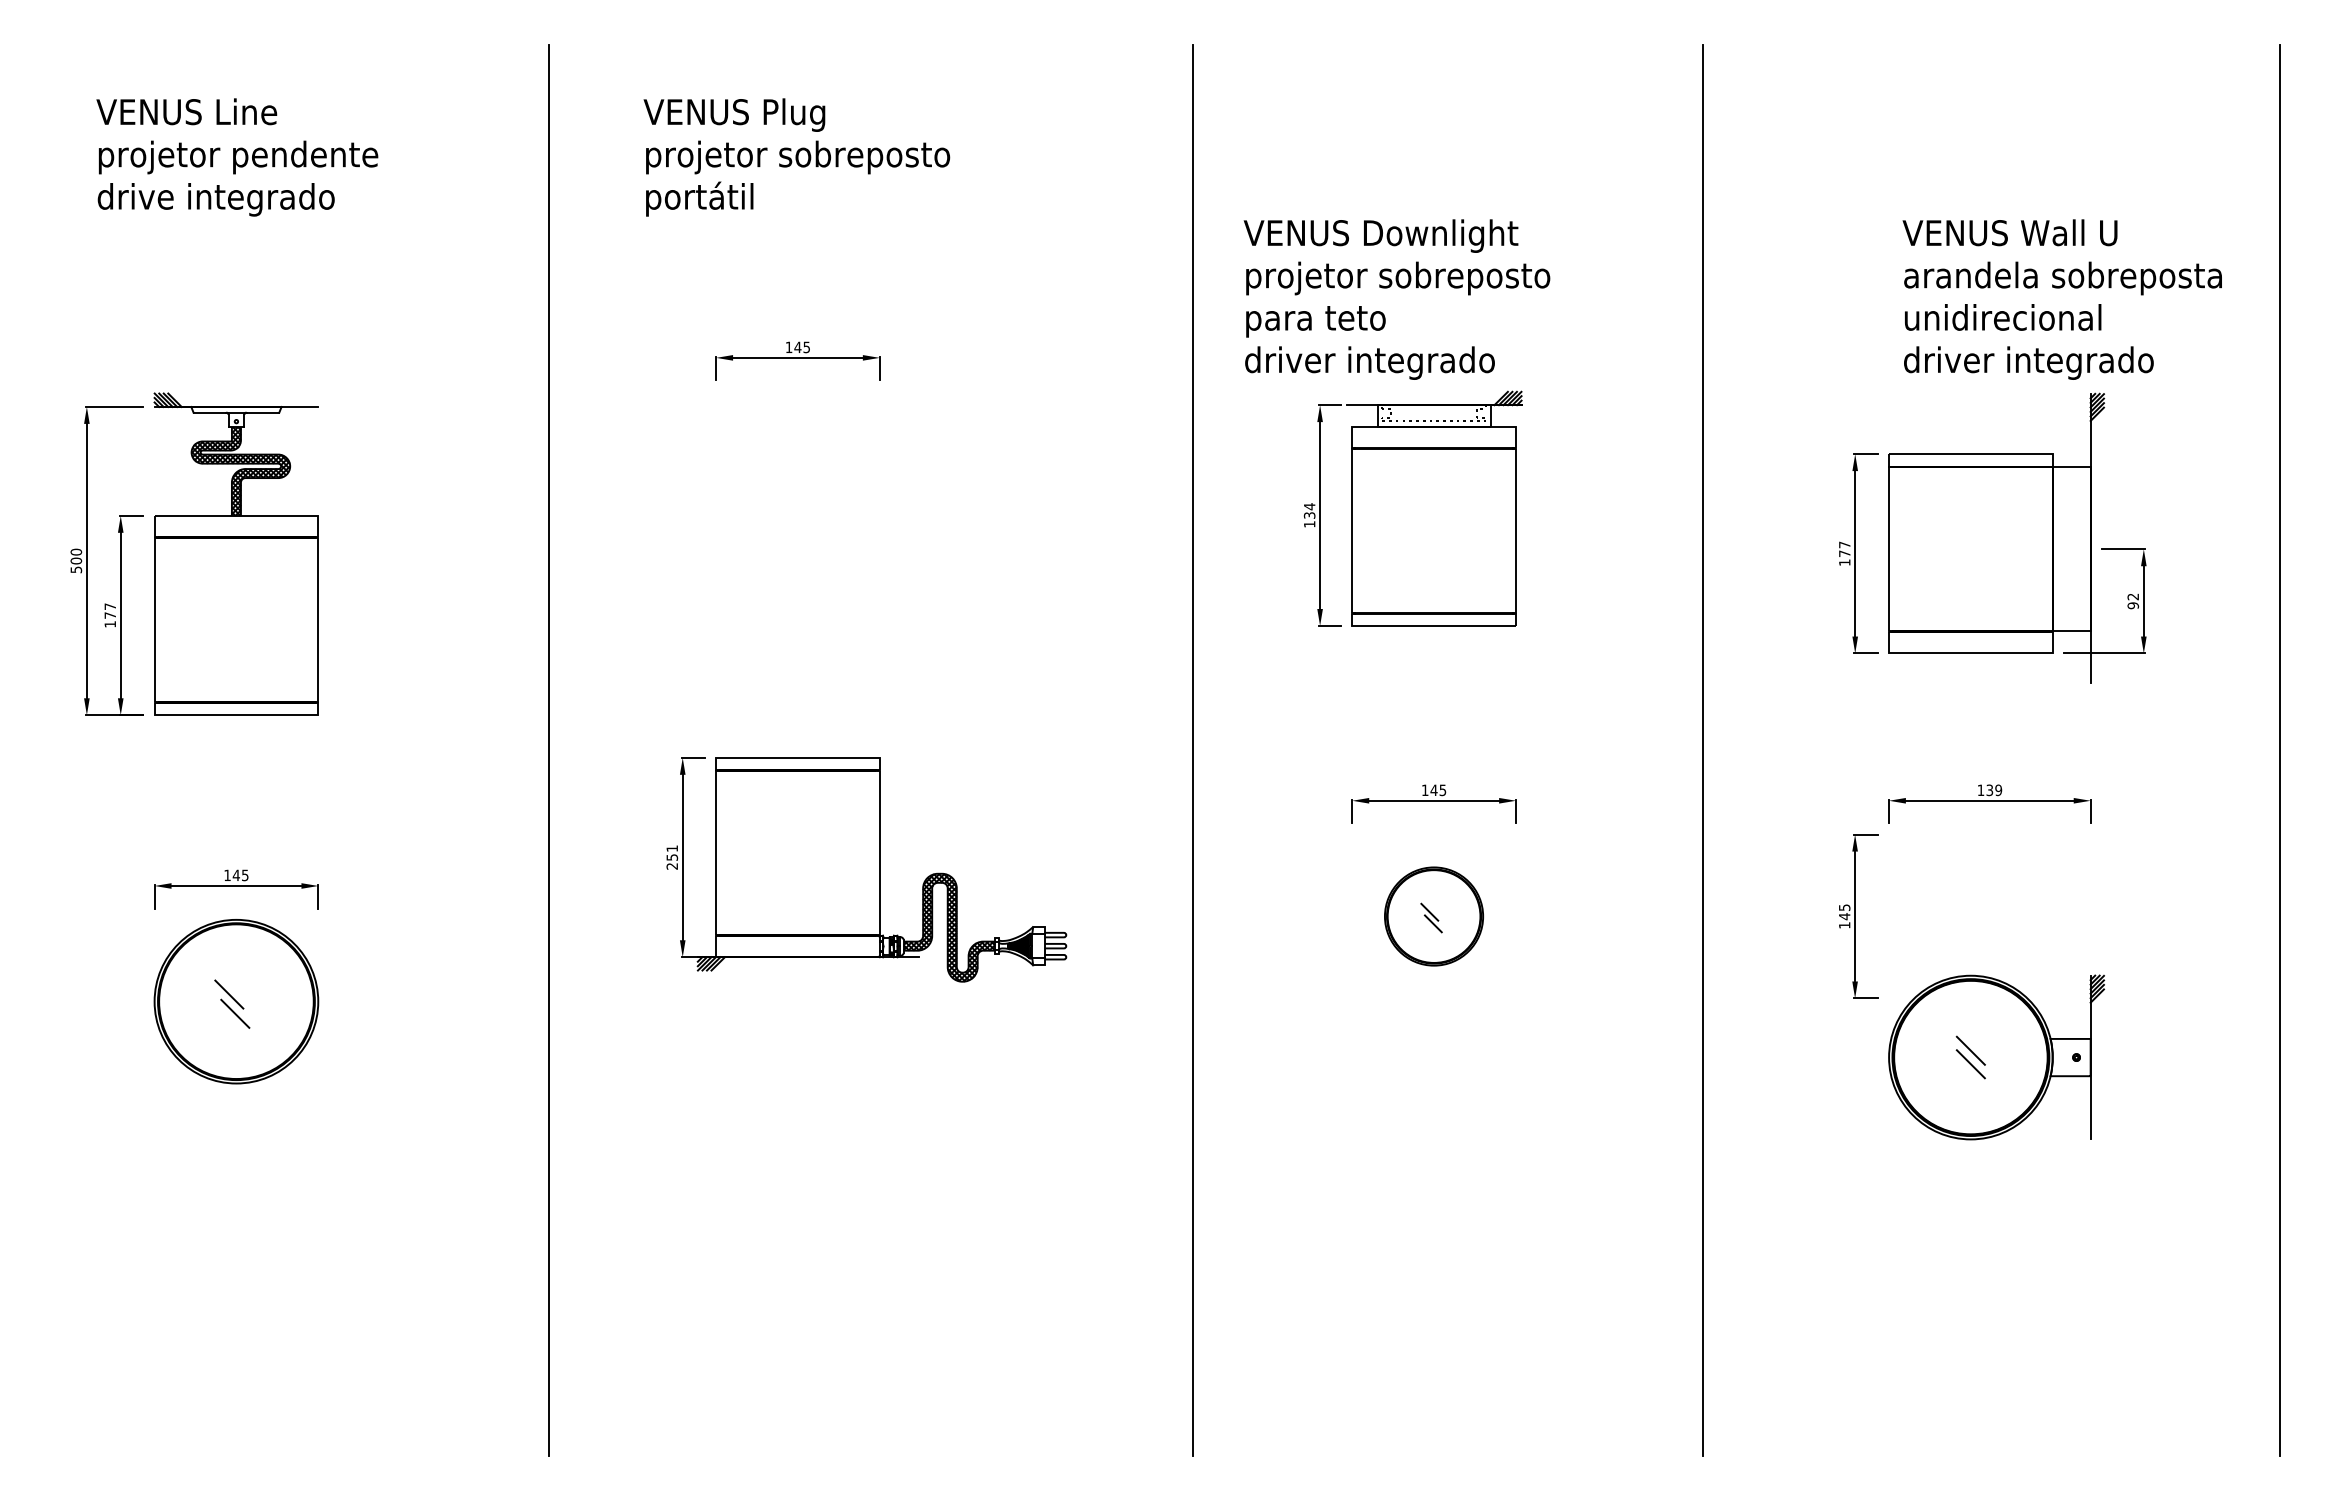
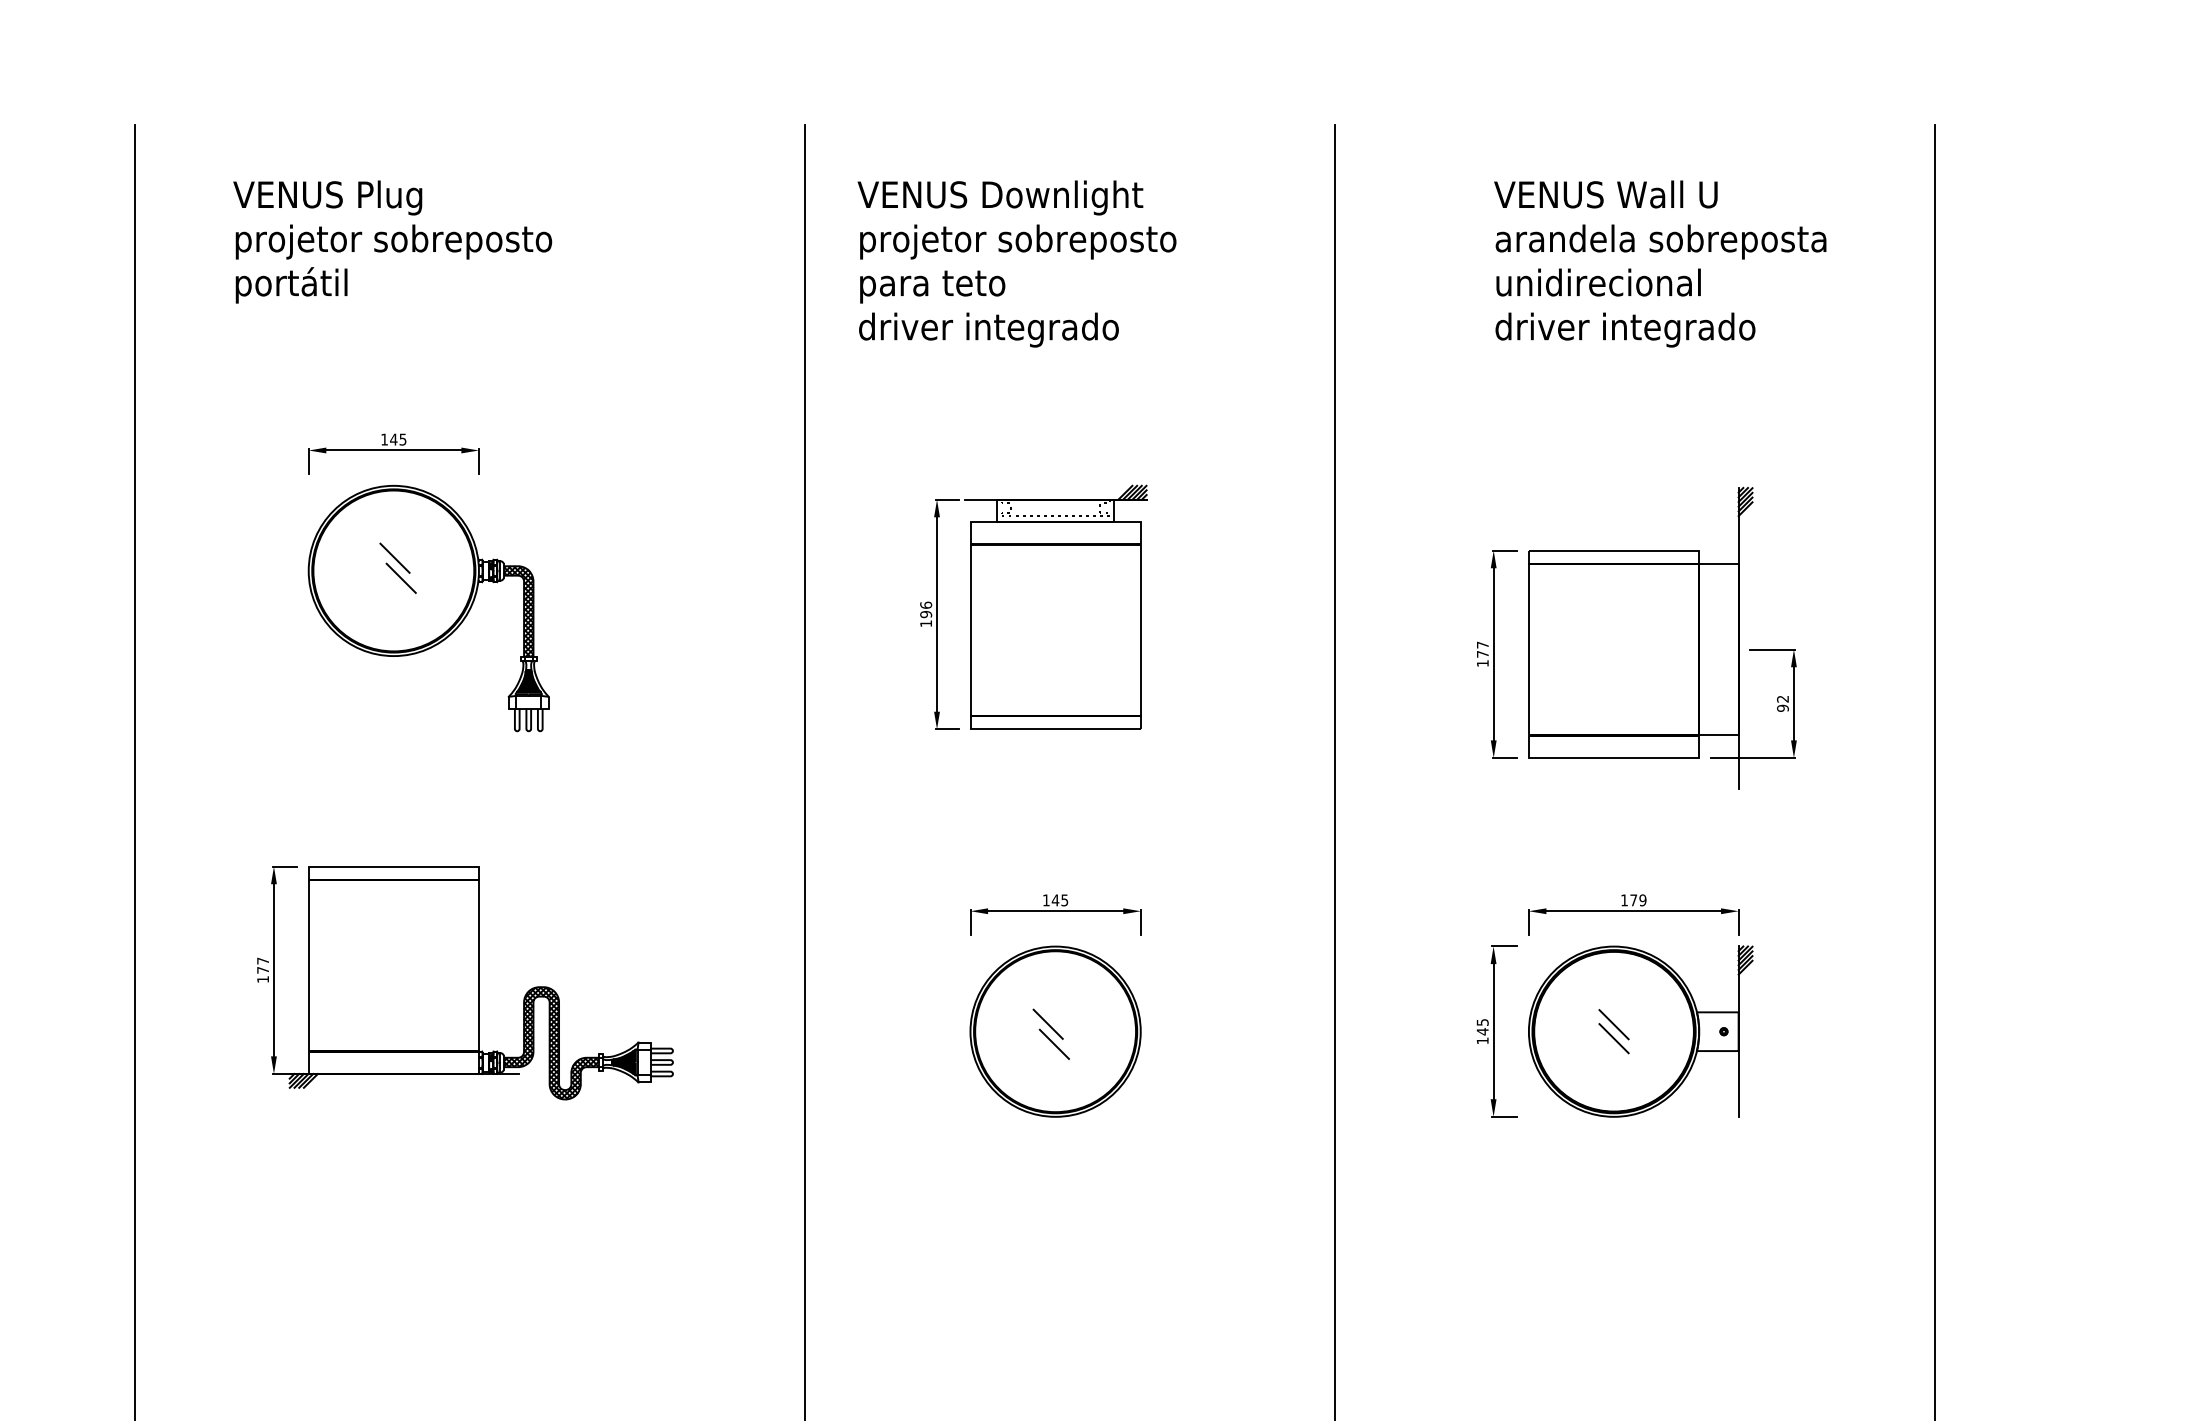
text: (1396, 299) -> (1016, 263), moved
text: (2061, 299) -> (1659, 263), moved
part: (831, 509) -> (428, 608), added
text: (1309, 510) -> (925, 609), 134 -> 196
text: (1989, 790) -> (1633, 900), 139 -> 179
text: (672, 857) -> (263, 970), 251 -> 177
part: (1433, 916) -> (1054, 1031), size x1.67
part: (1996, 1057) -> (1640, 1031), moved

